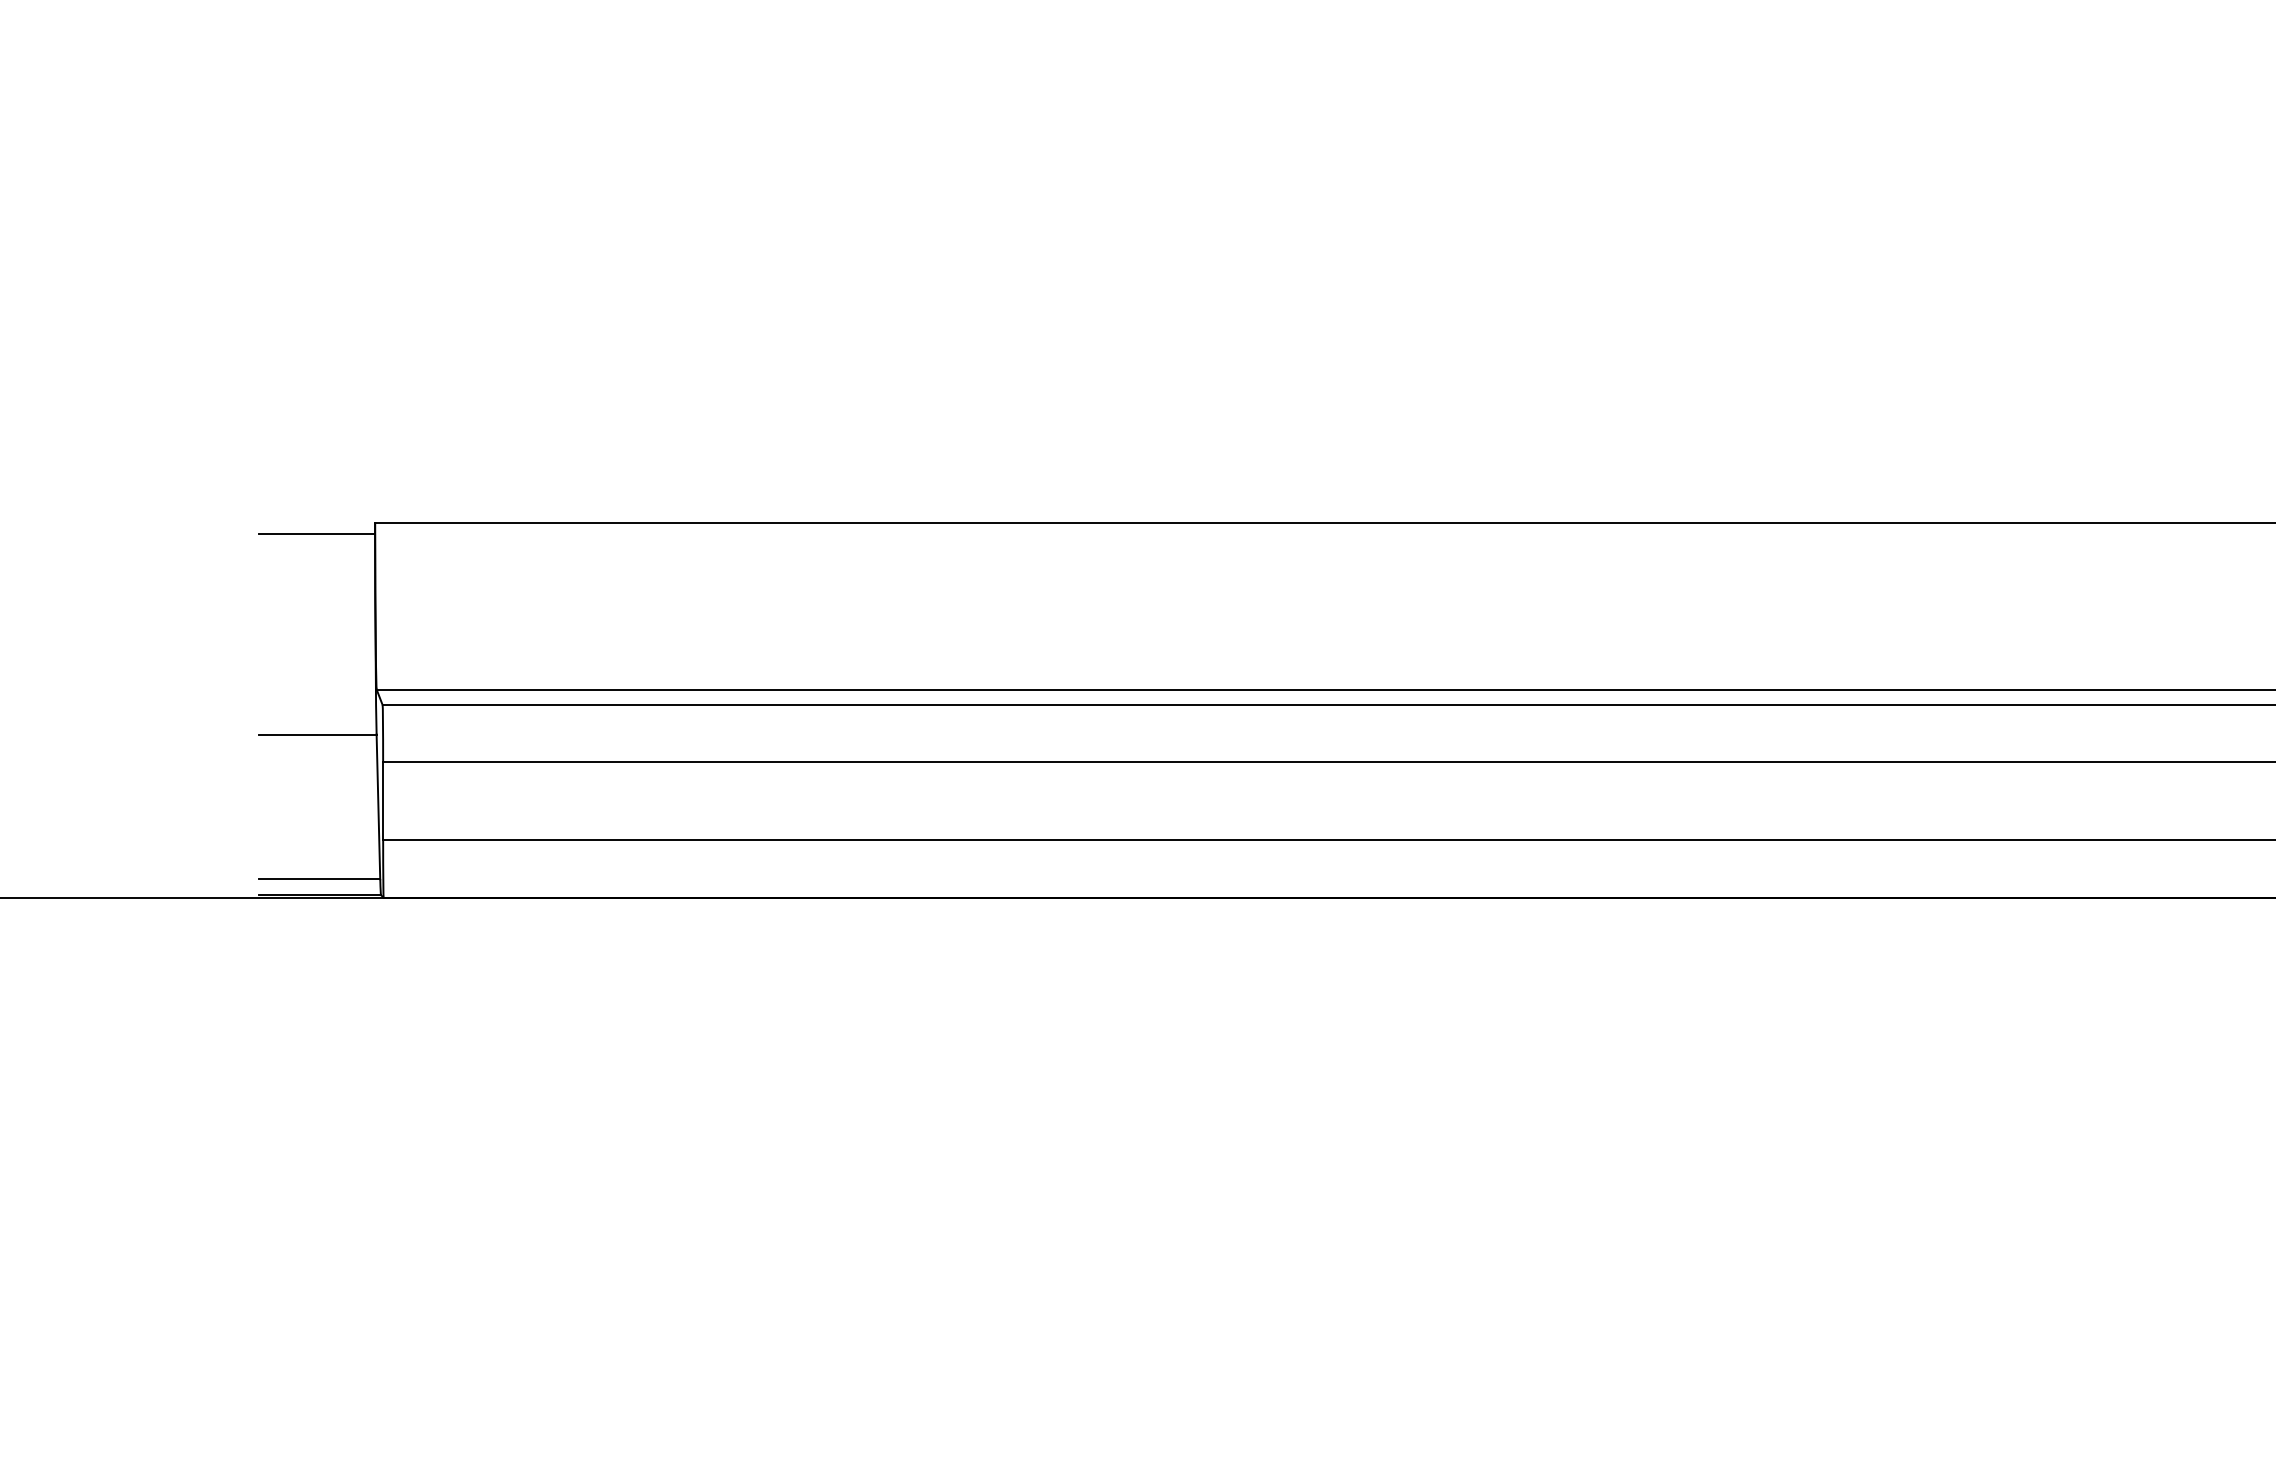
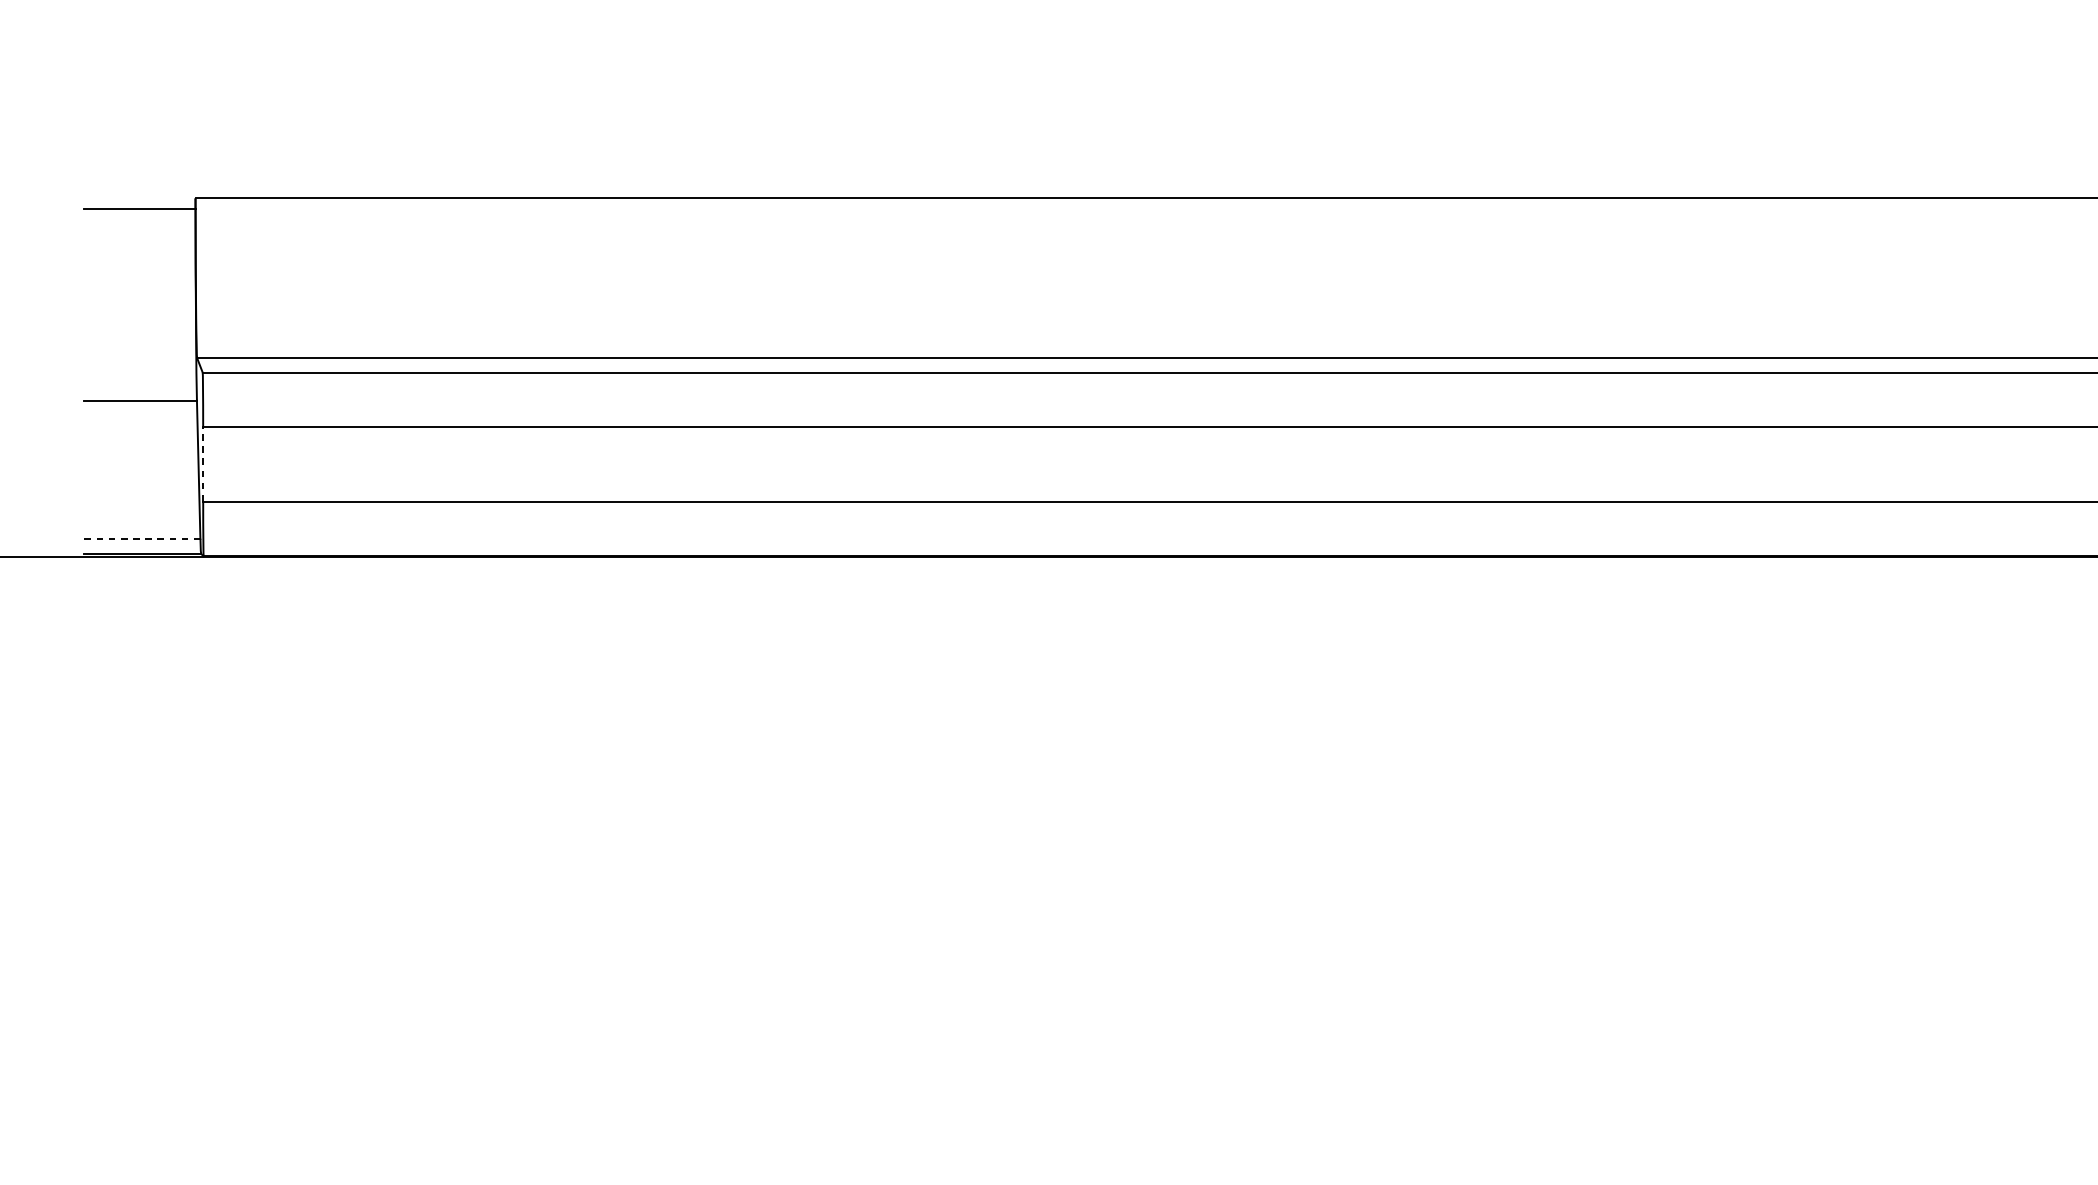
line: (383, 801) -> (203, 464), solid -> dashed
line: (319, 879) -> (142, 538), solid -> dashed

